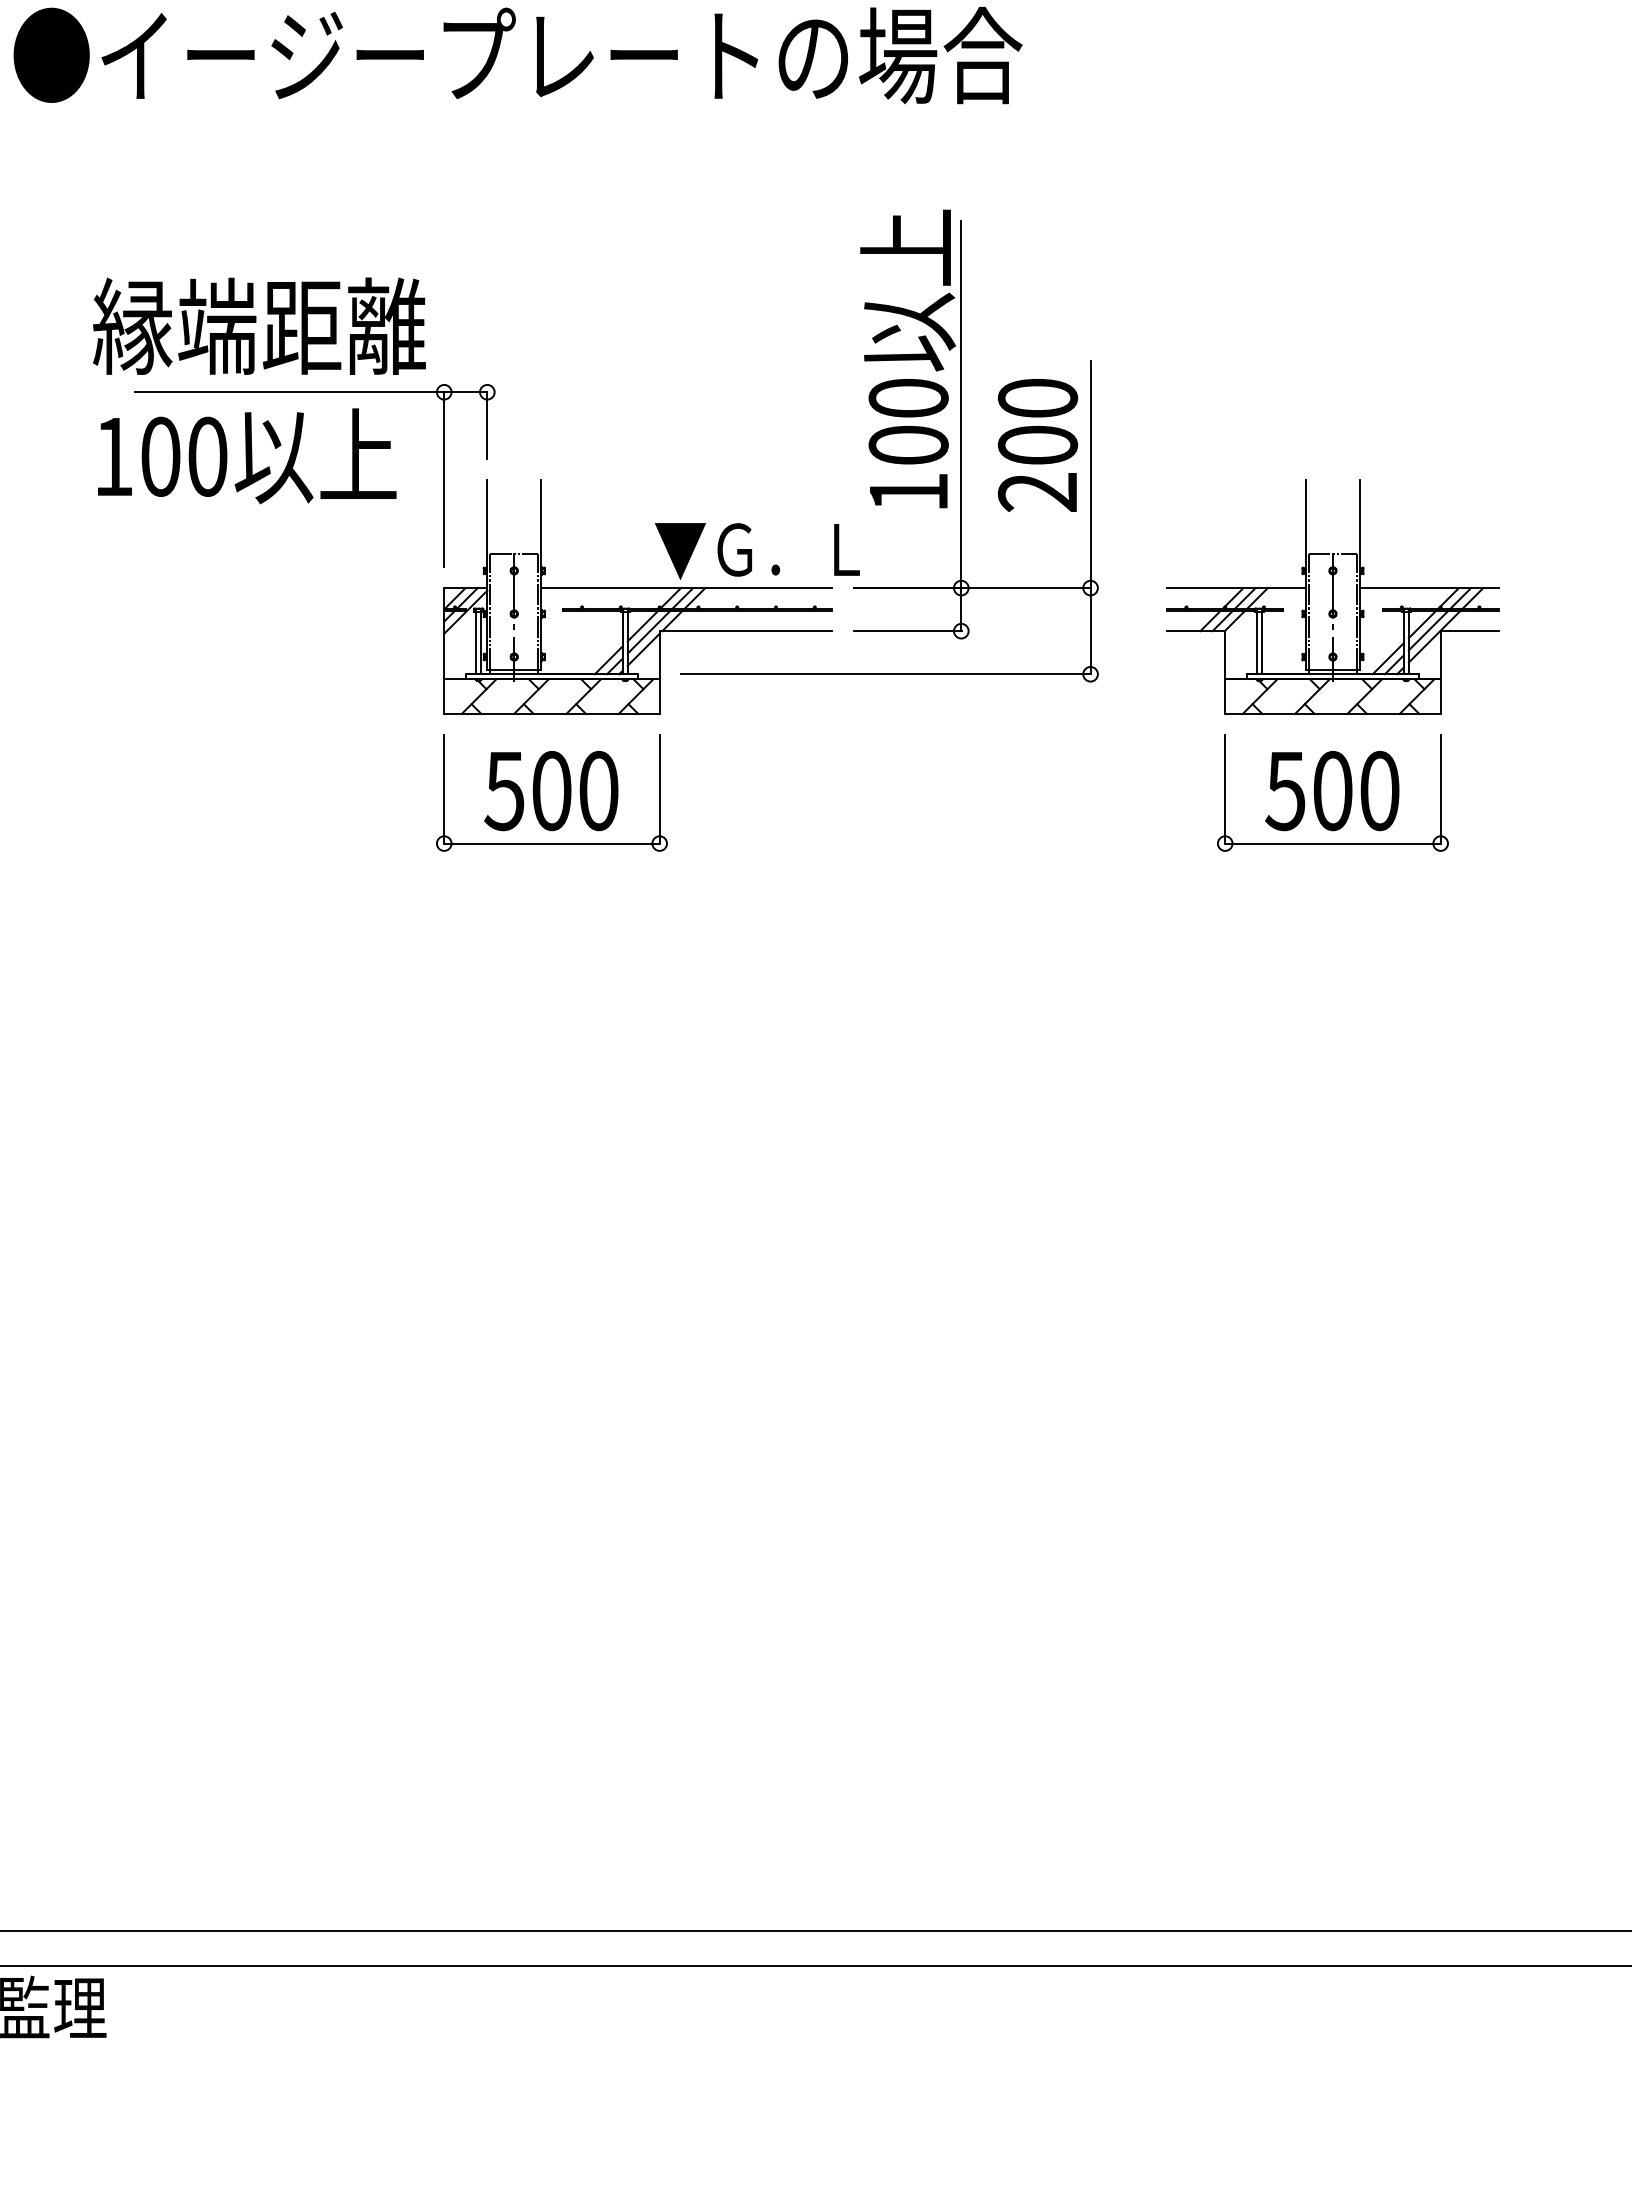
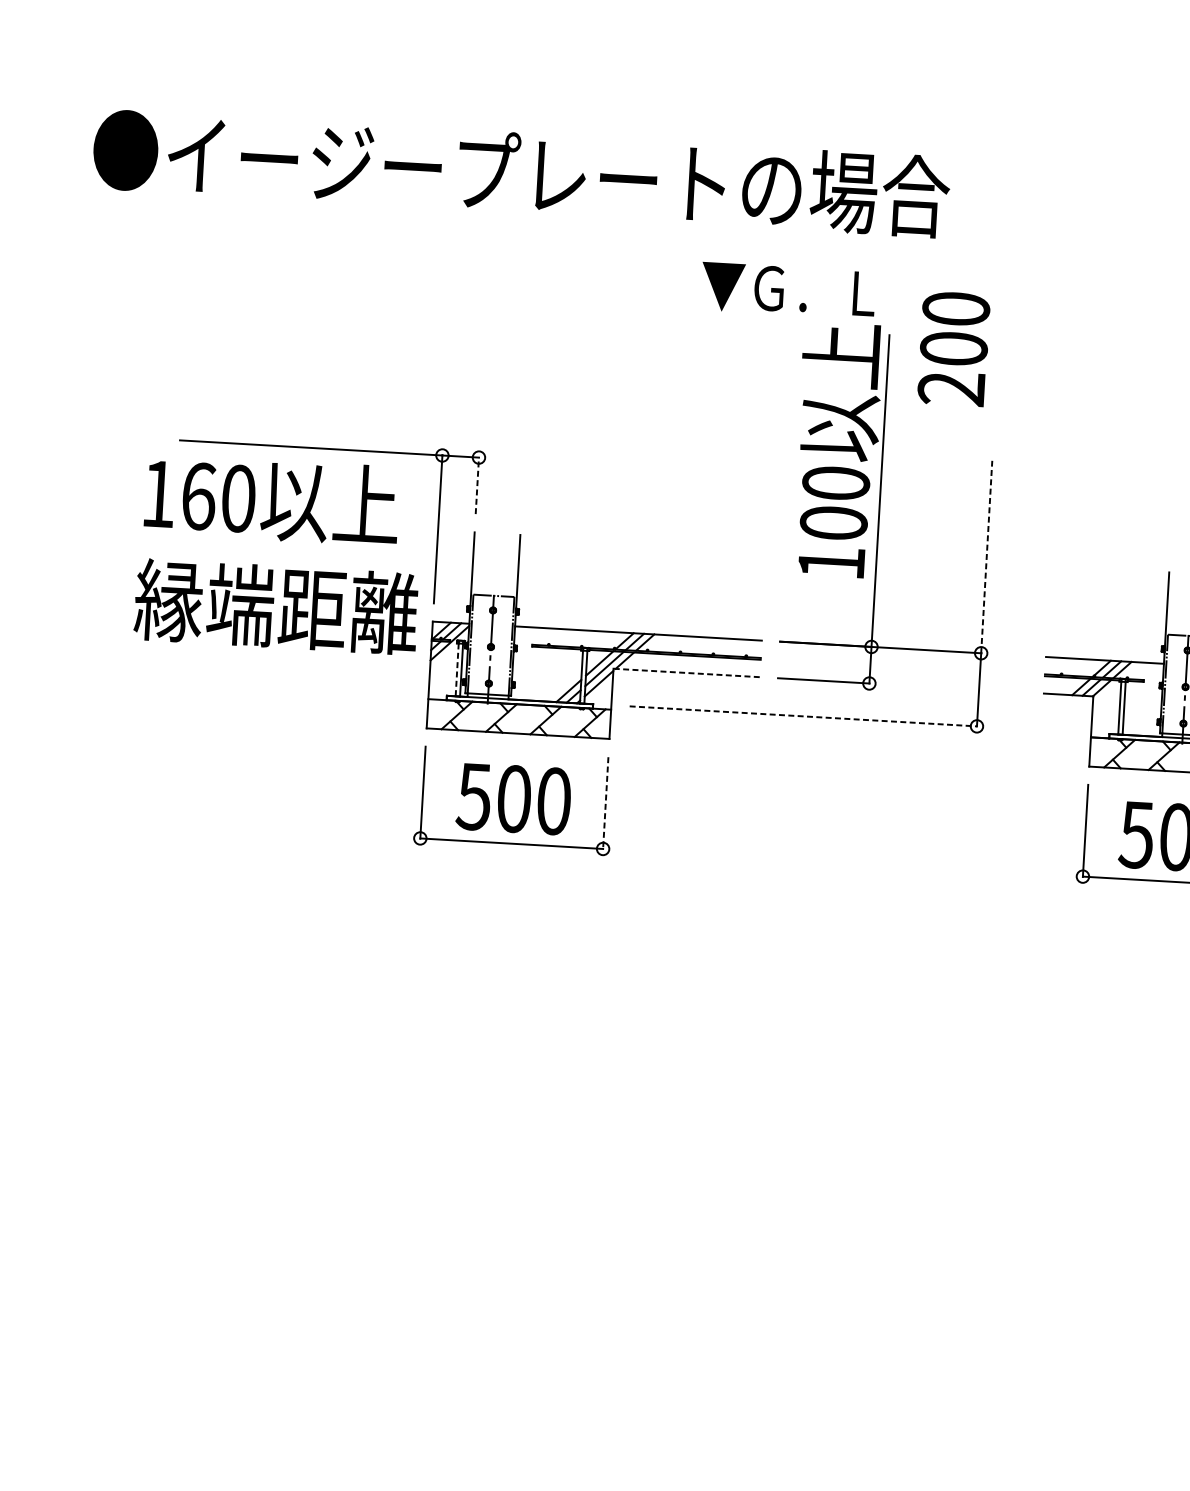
text: (259, 325) -> (276, 606), moved
line: (487, 425) -> (477, 485), solid -> dashed
text: (1038, 445) -> (954, 349), moved
text: (160, 456) -> (198, 496), 100 -> 160
line: (1090, 474) -> (986, 556), solid -> dashed
text: (757, 551) -> (788, 290), moved
line: (745, 631) -> (686, 673), solid -> dashed
line: (476, 643) -> (457, 670), solid -> dashed
line: (886, 674) -> (803, 716), solid -> dashed
line: (659, 790) -> (605, 803), solid -> dashed

